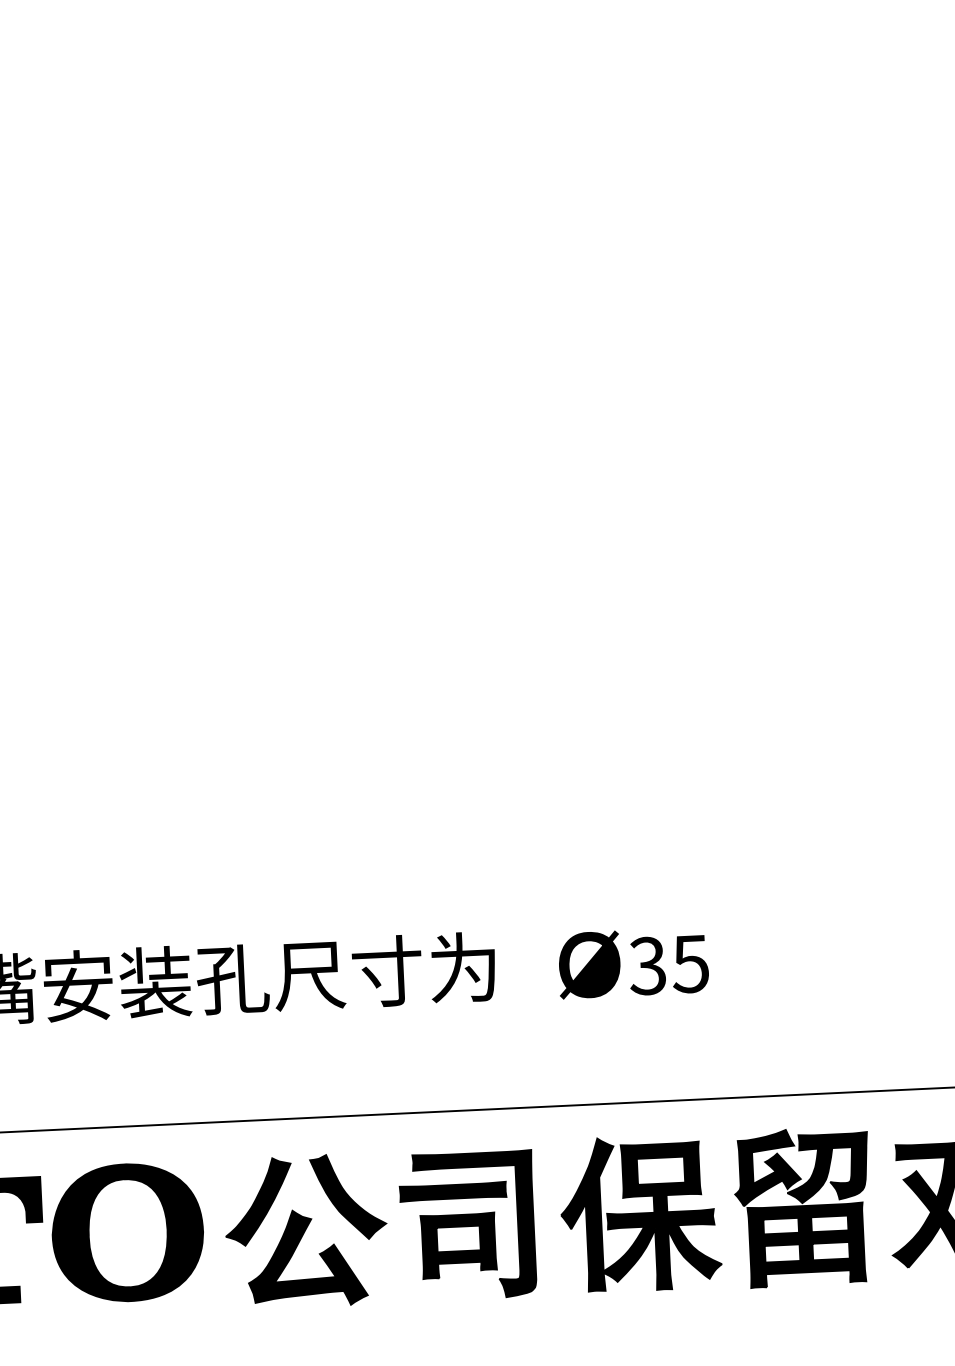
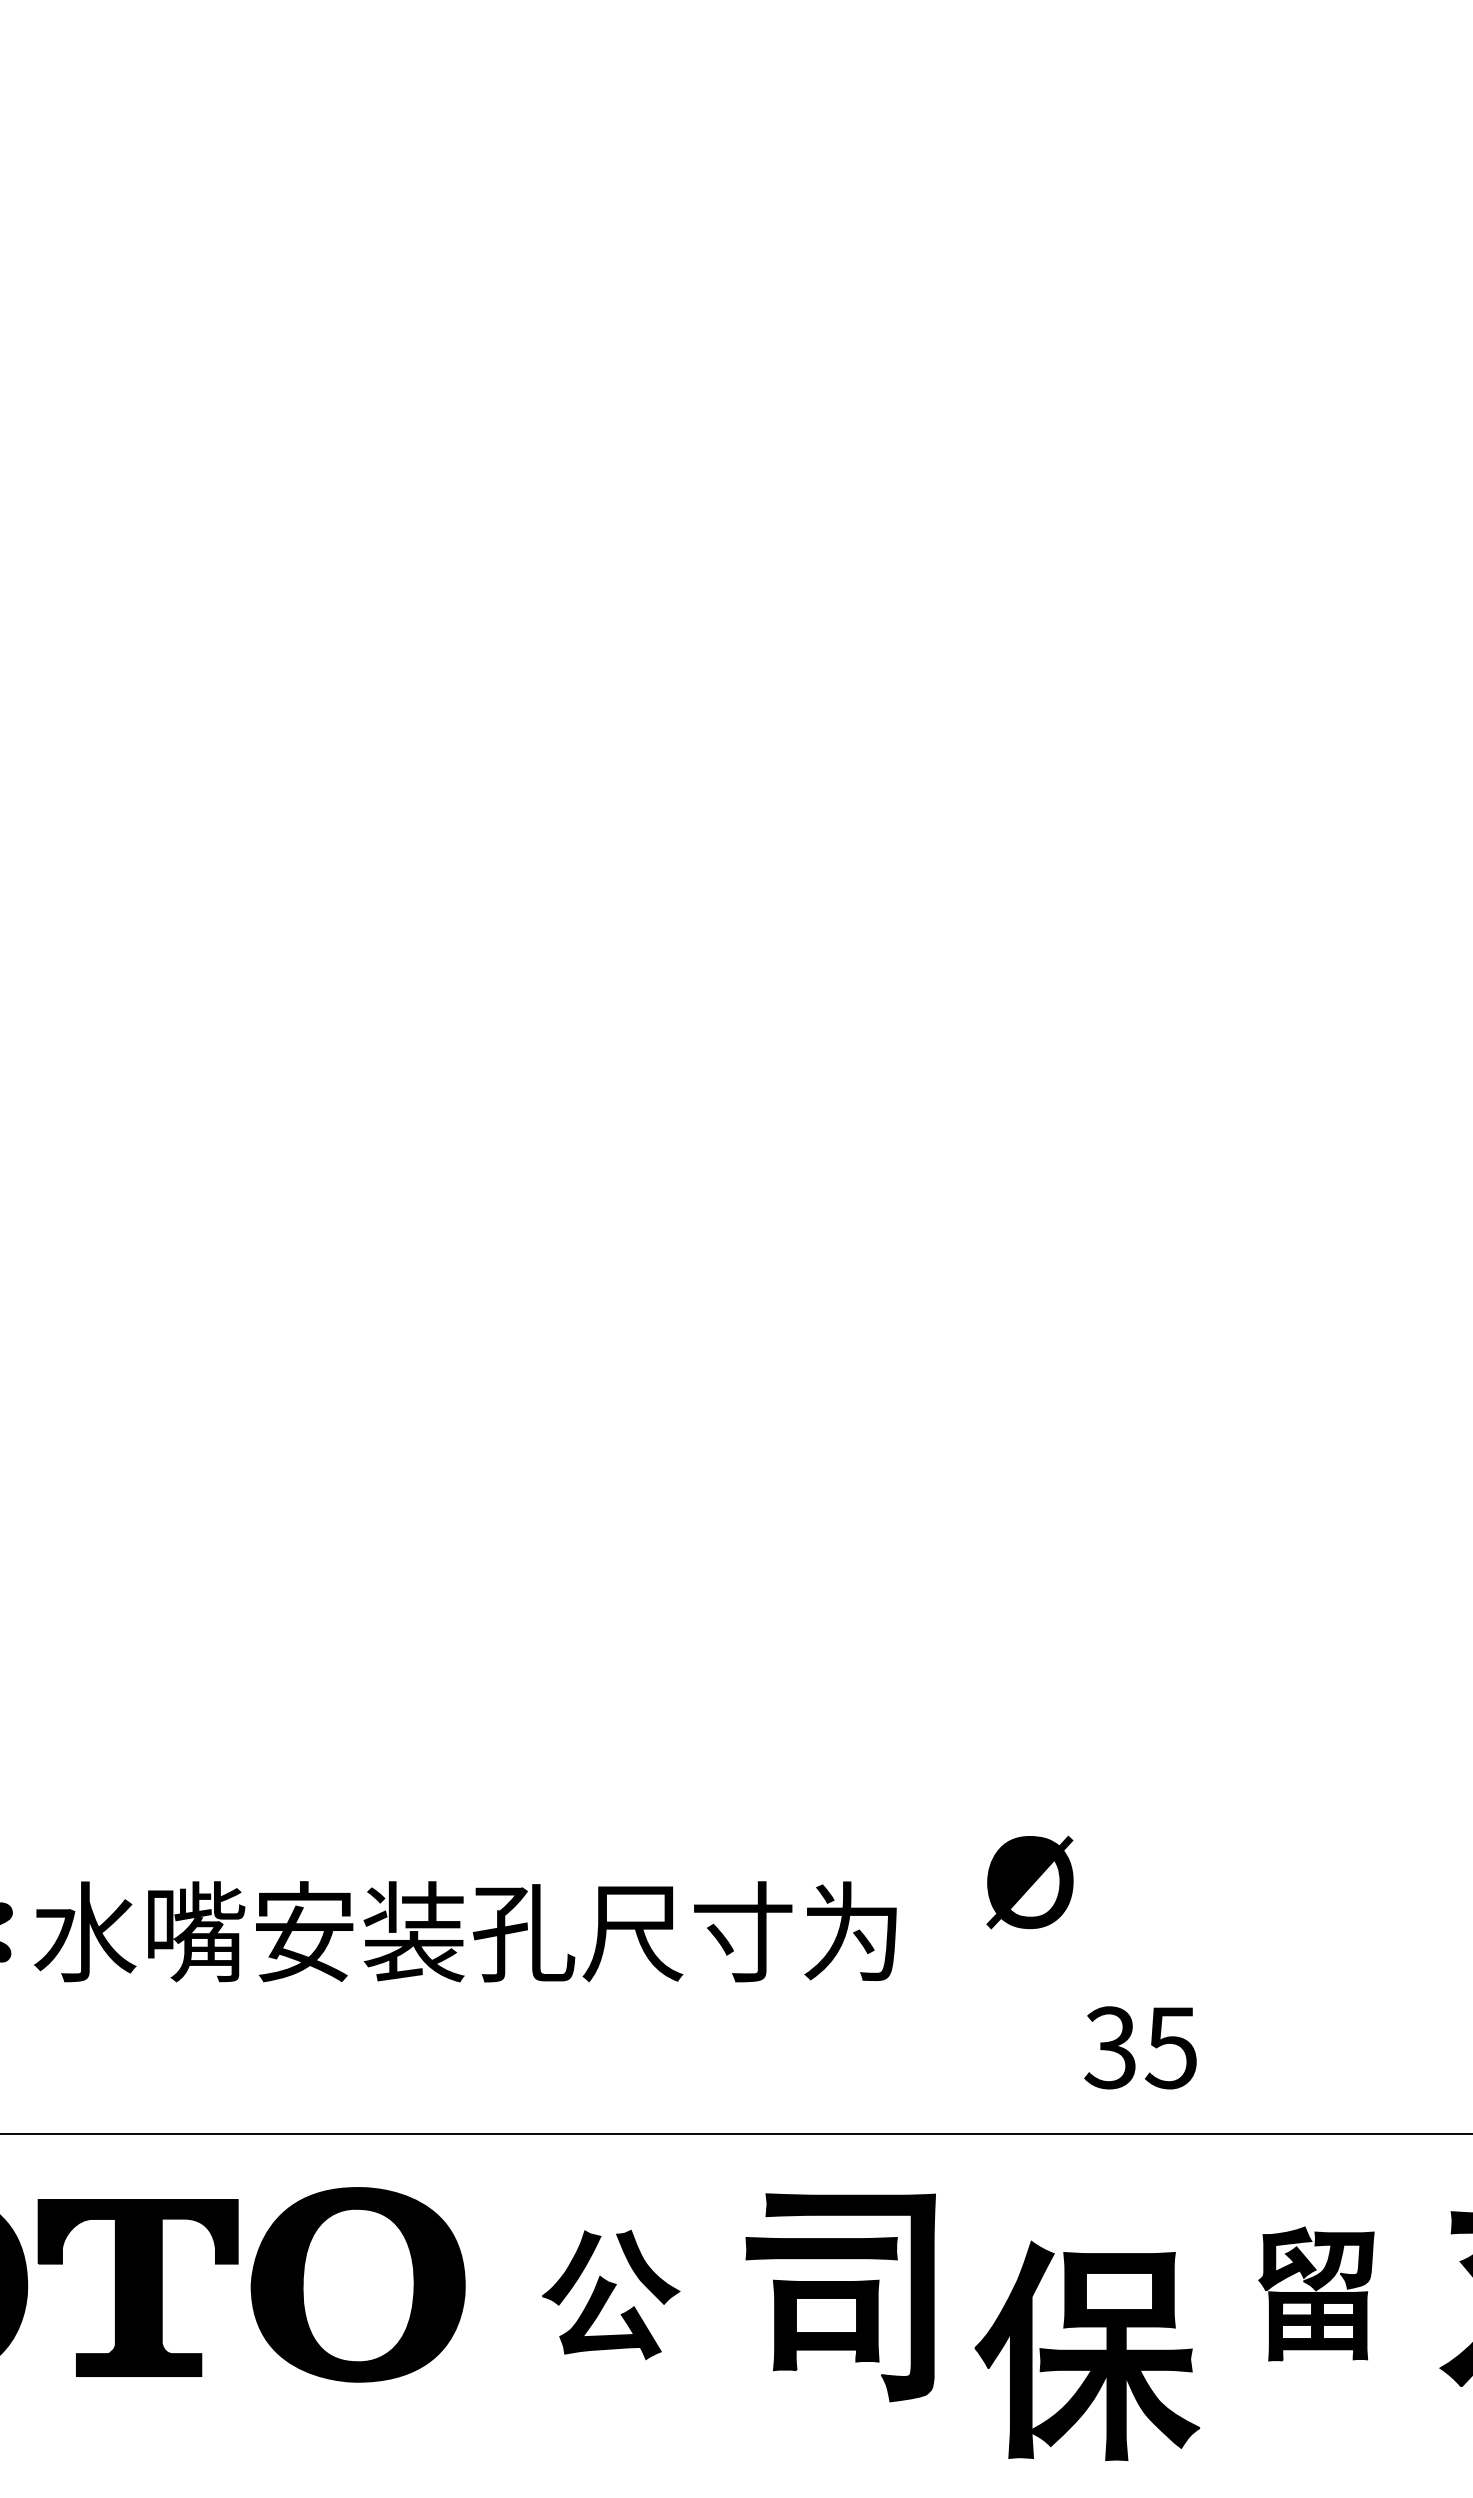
text: (668, 964) -> (1140, 2047), moved
part: (589, 965) -> (1029, 1882), moved
part: (803, 1207) -> (1316, 2293), size x0.6
part: (640, 1213) -> (1087, 2350), moved
part: (305, 1231) -> (610, 2294), size x0.6

